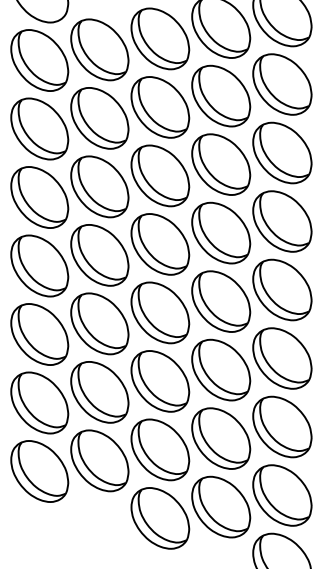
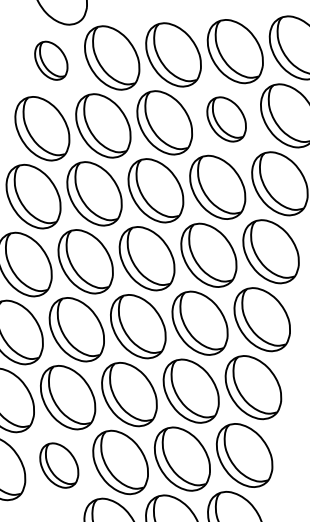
part: (39, 60) -> (50, 60), size x0.6
part: (221, 95) -> (226, 118), size x0.7
part: (99, 460) -> (58, 465), size x0.7

